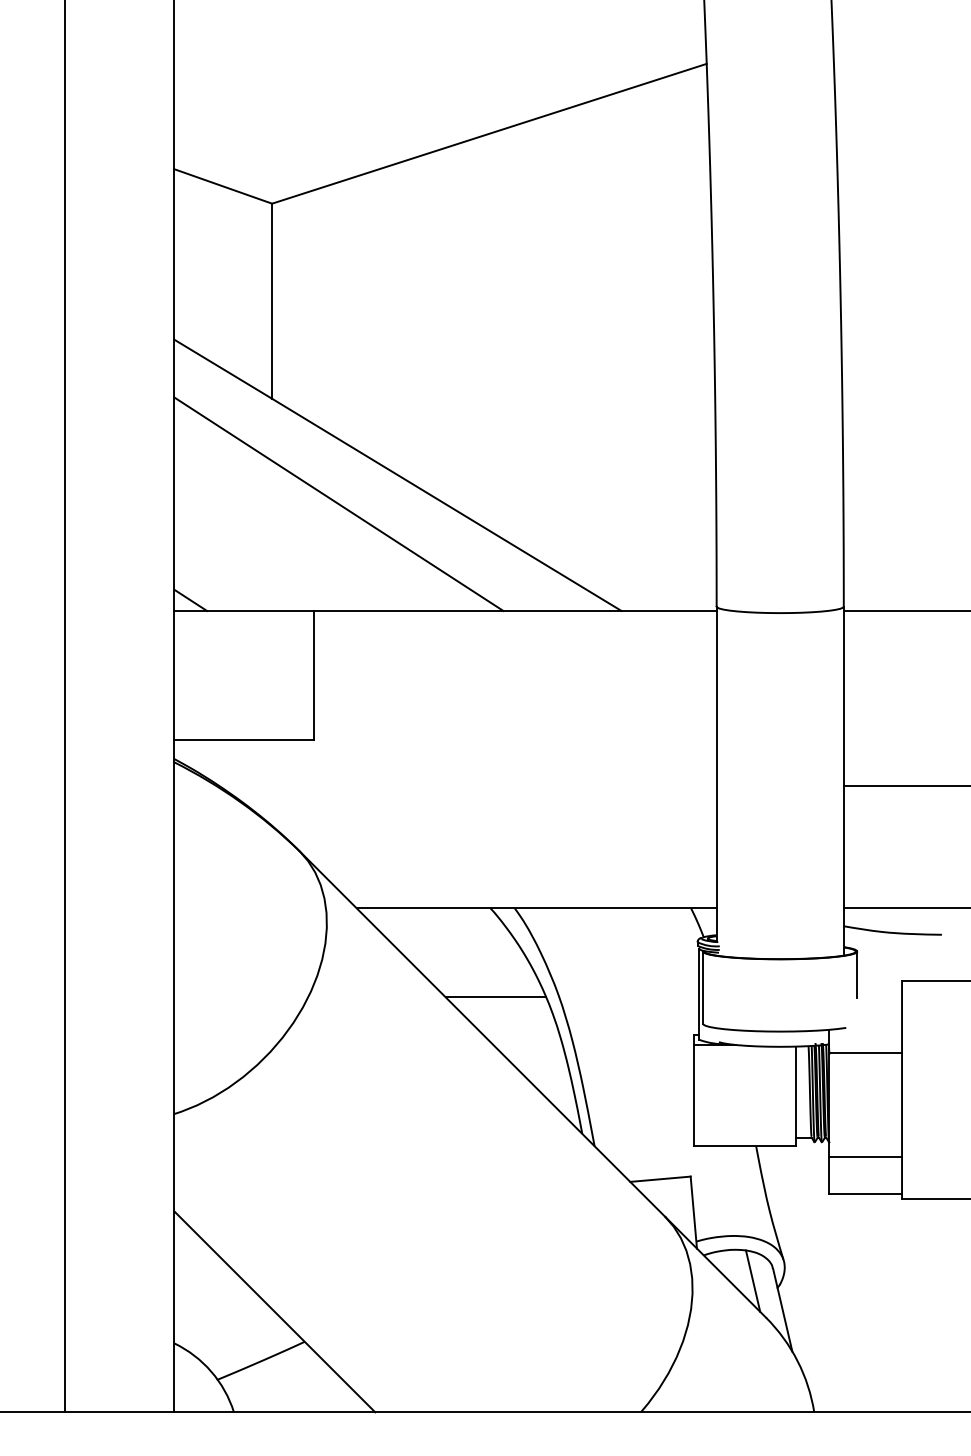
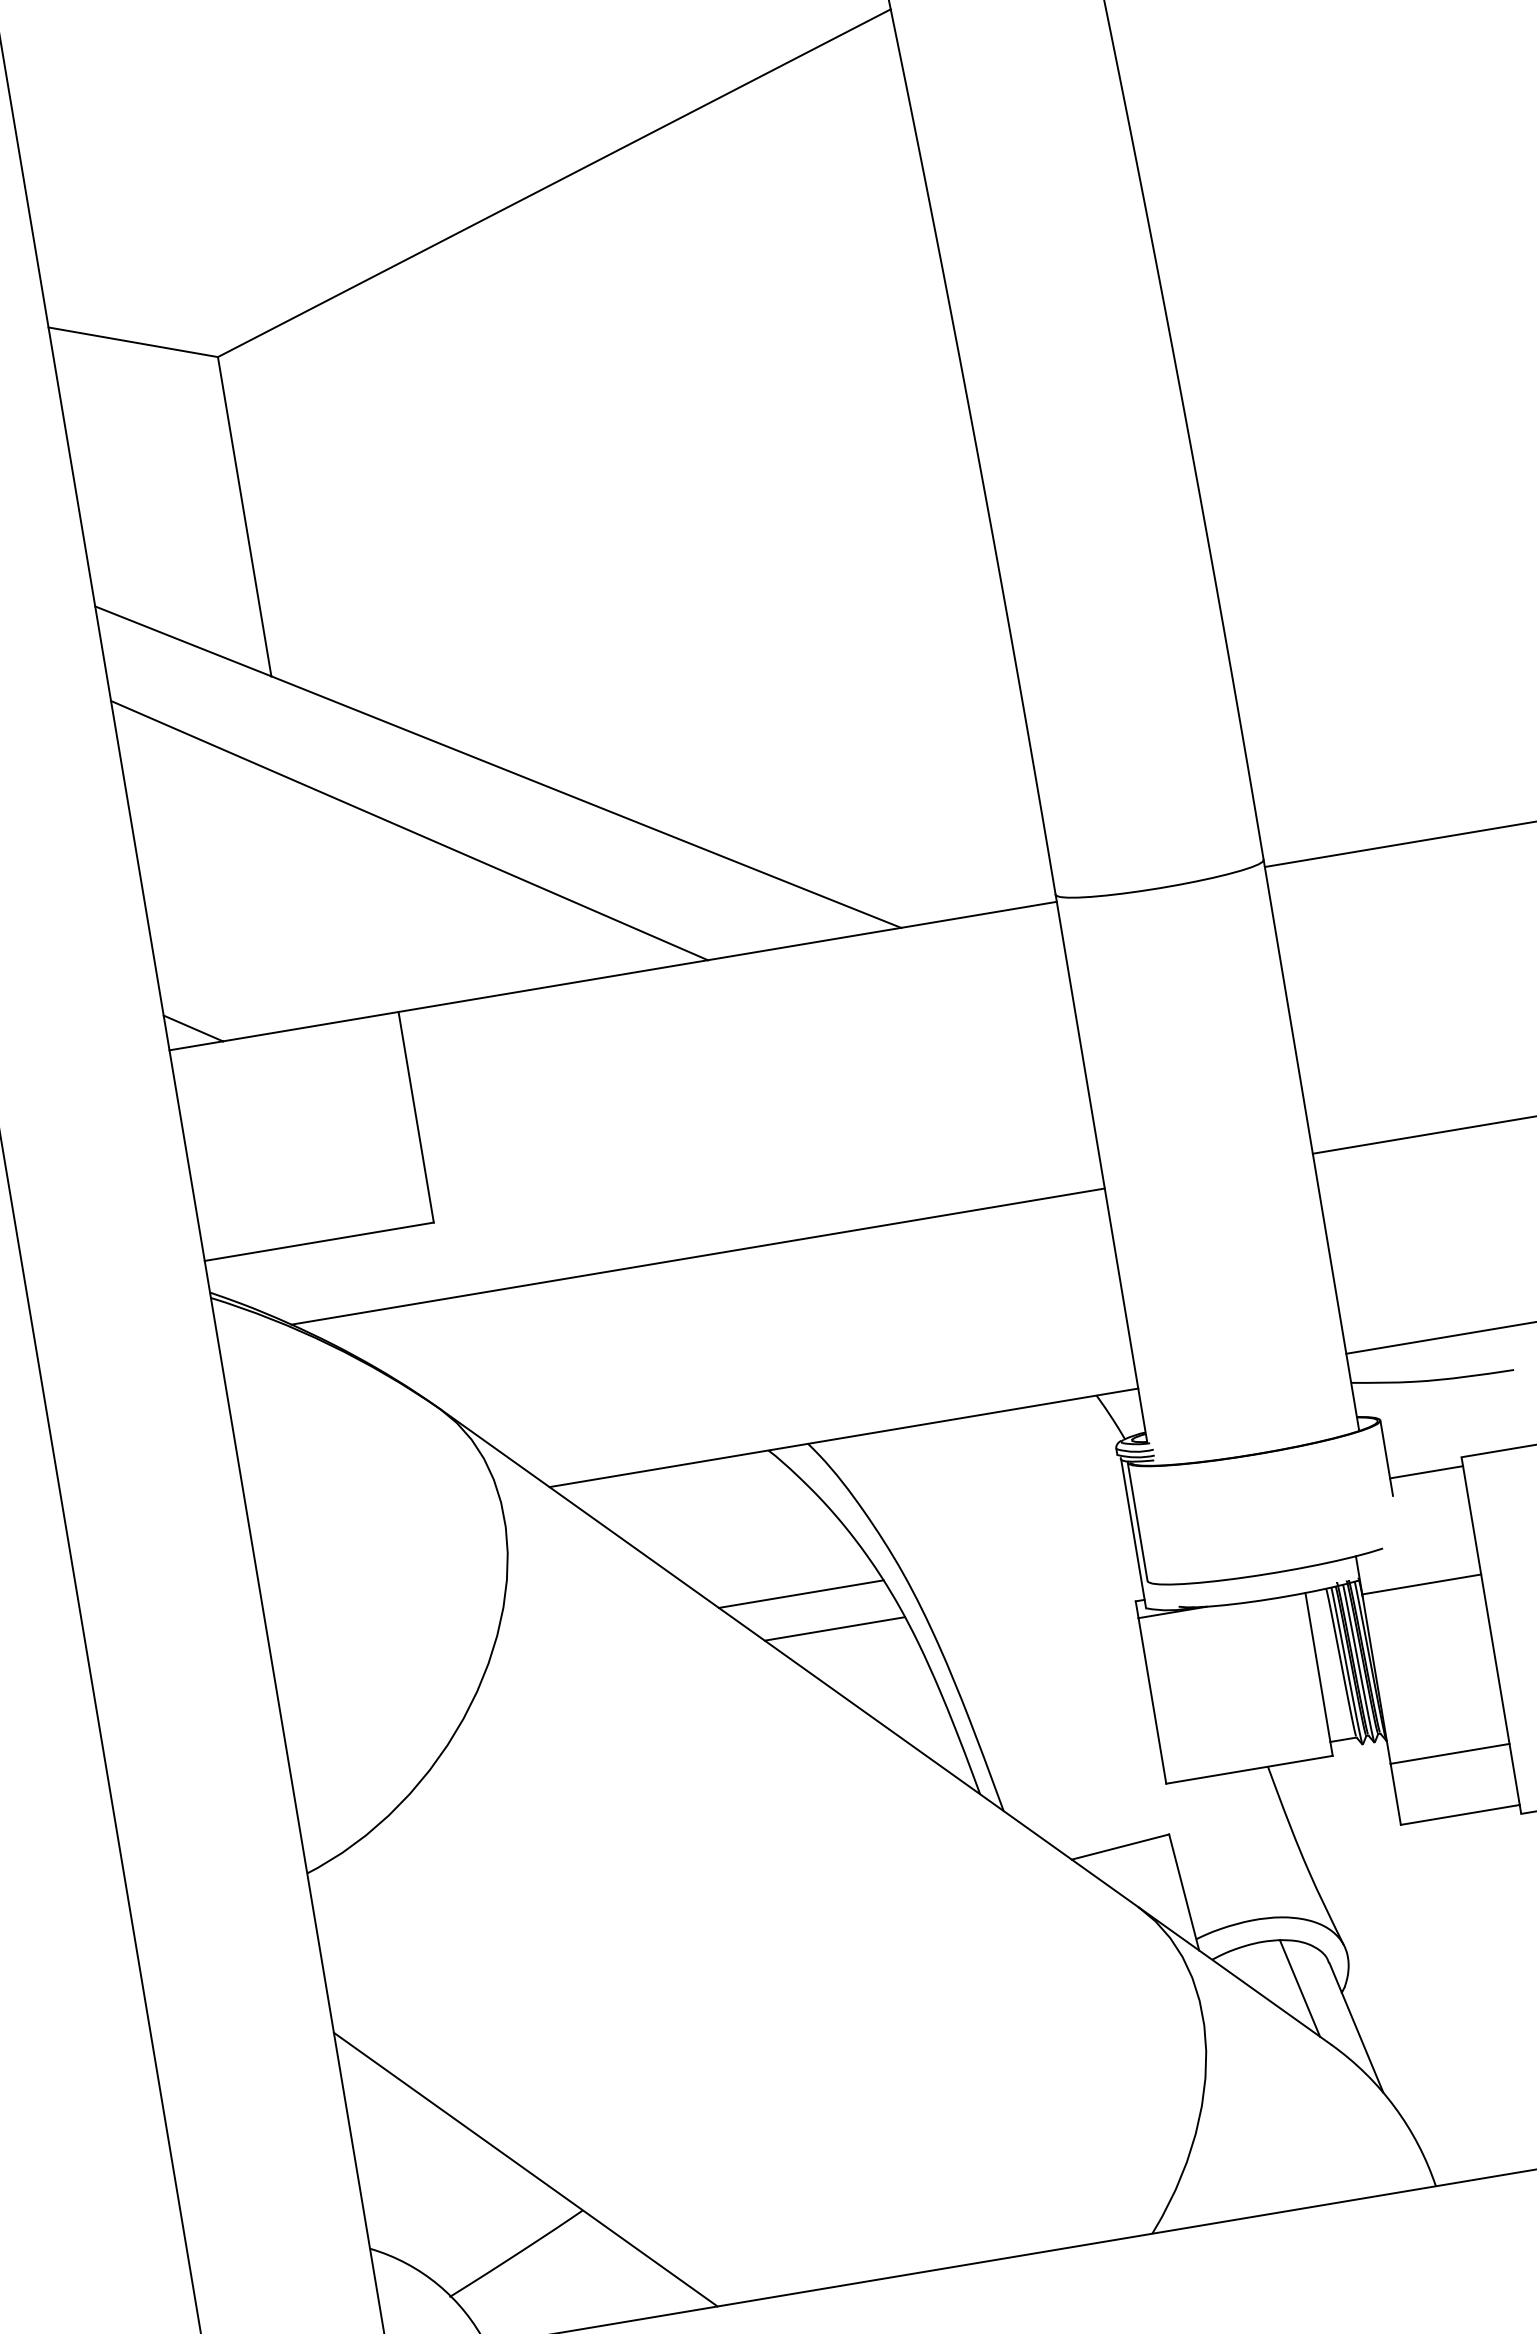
line: (467, 786) -> (697, 1257), added
line: (879, 986) -> (1426, 1471), added
line: (512, 1021) -> (835, 1629), added

